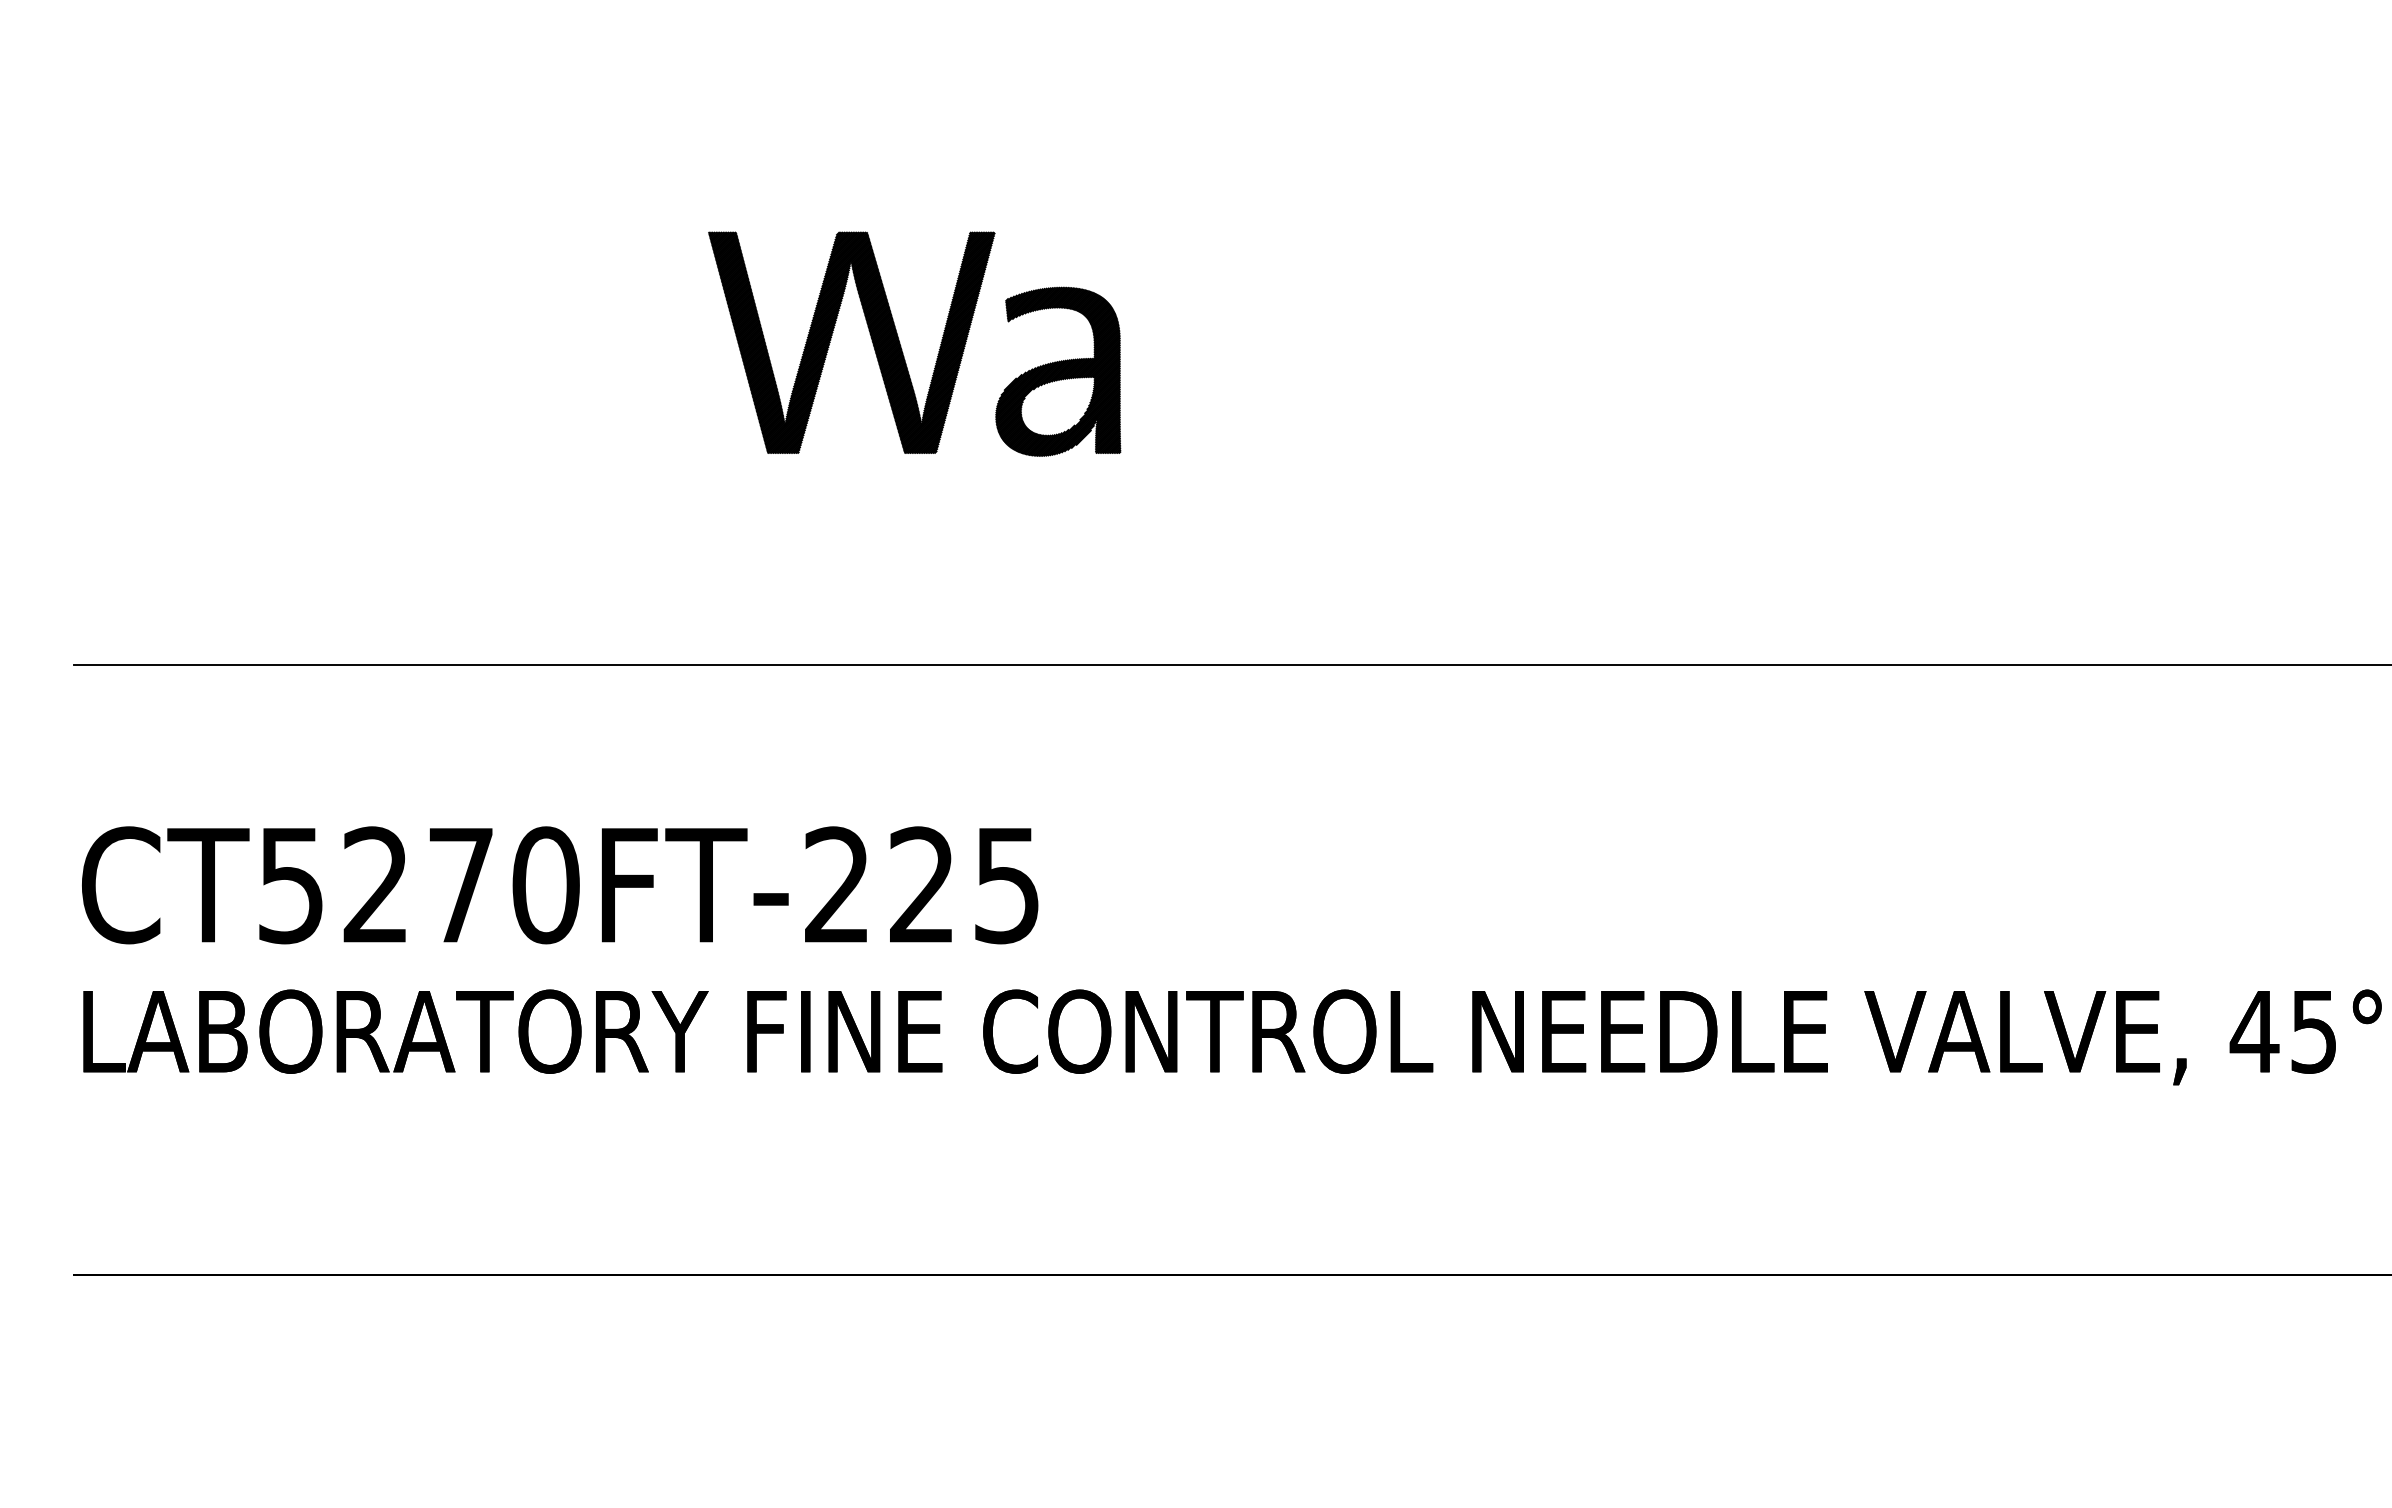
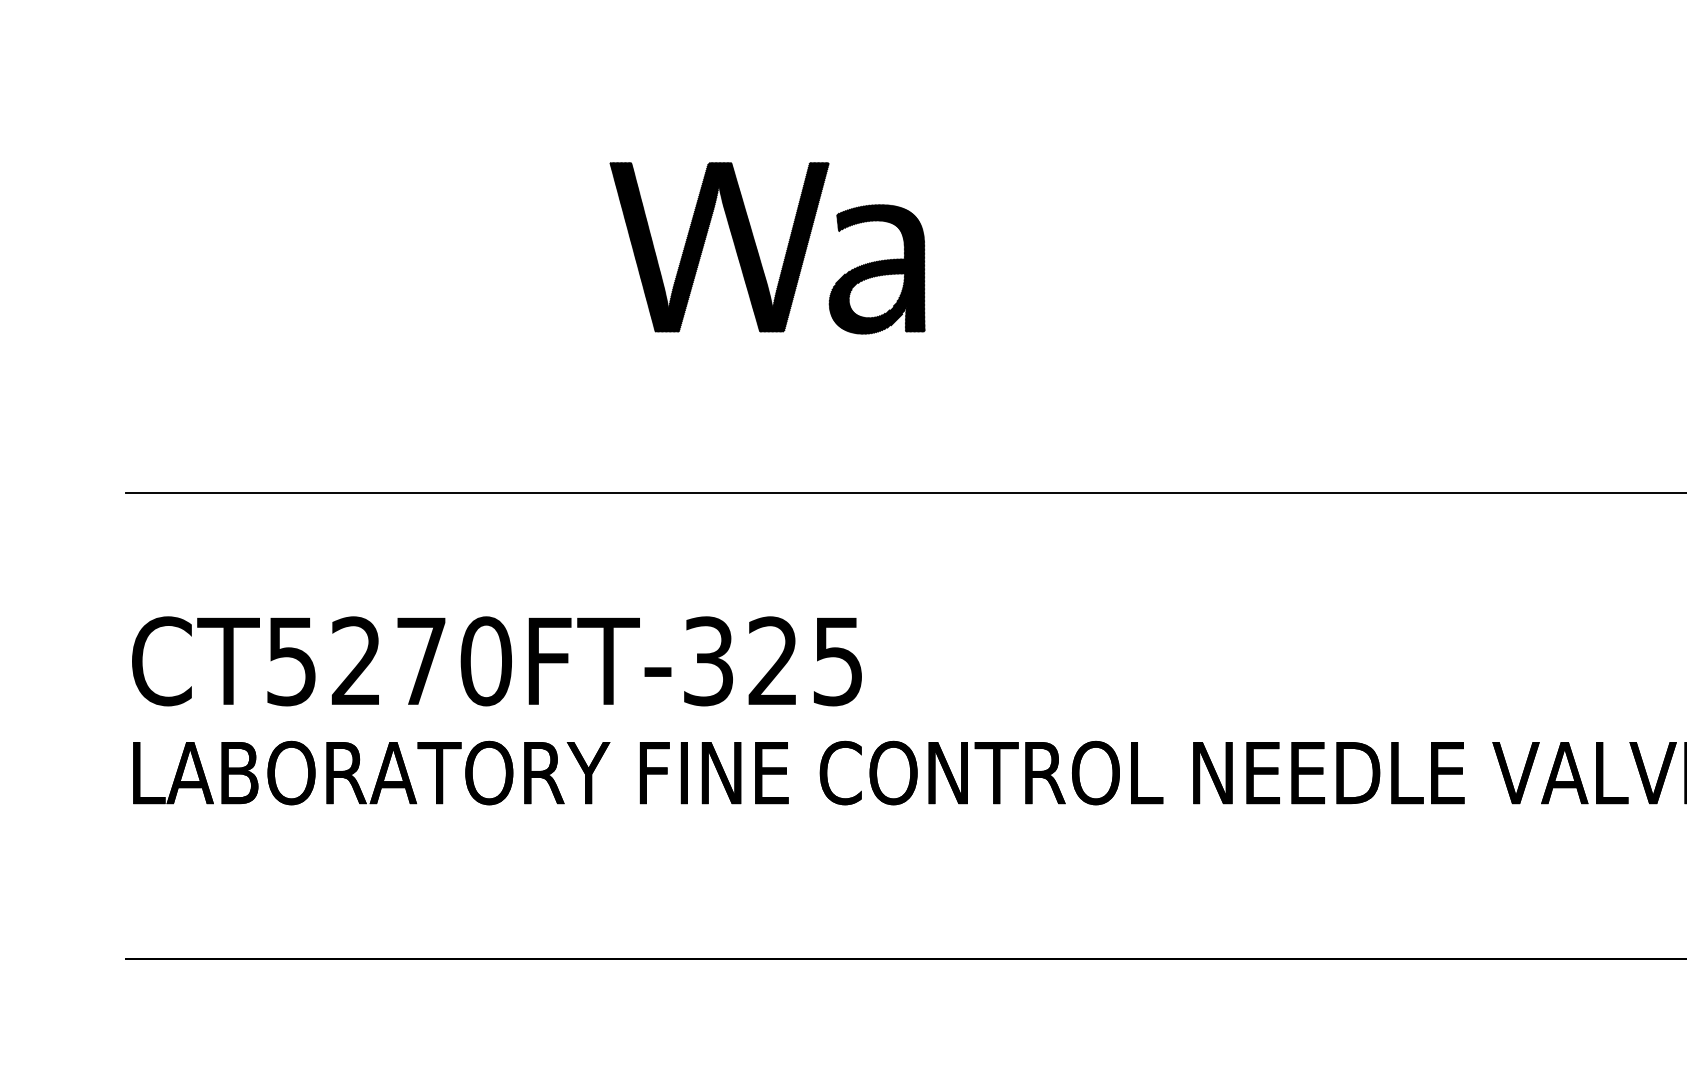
text: (837, 885) -> (708, 661), CT5270FT-225 -> CT5270FT-325

